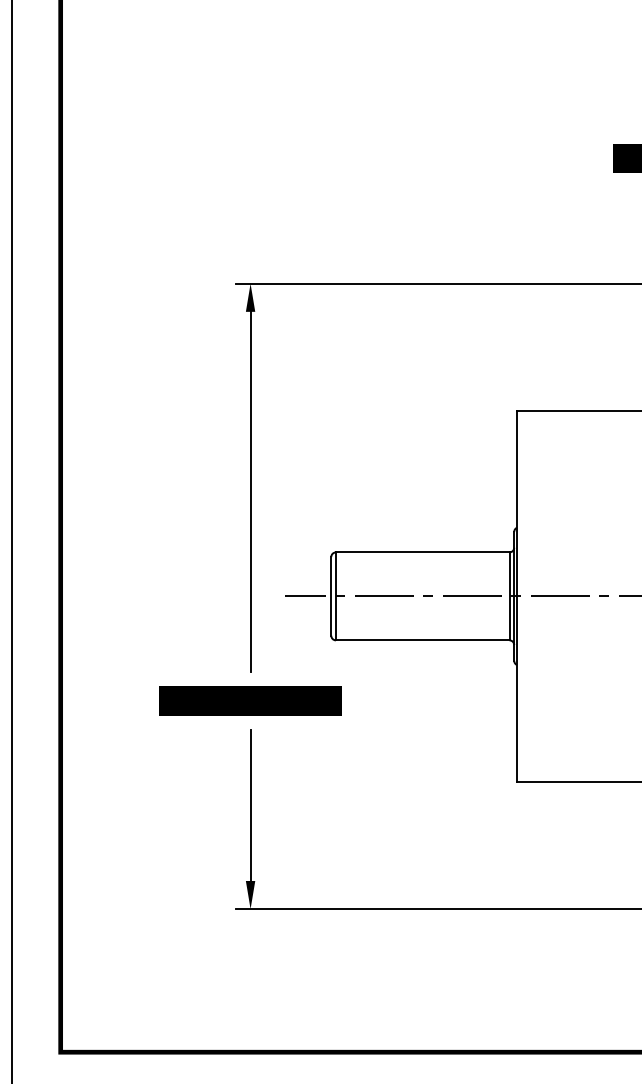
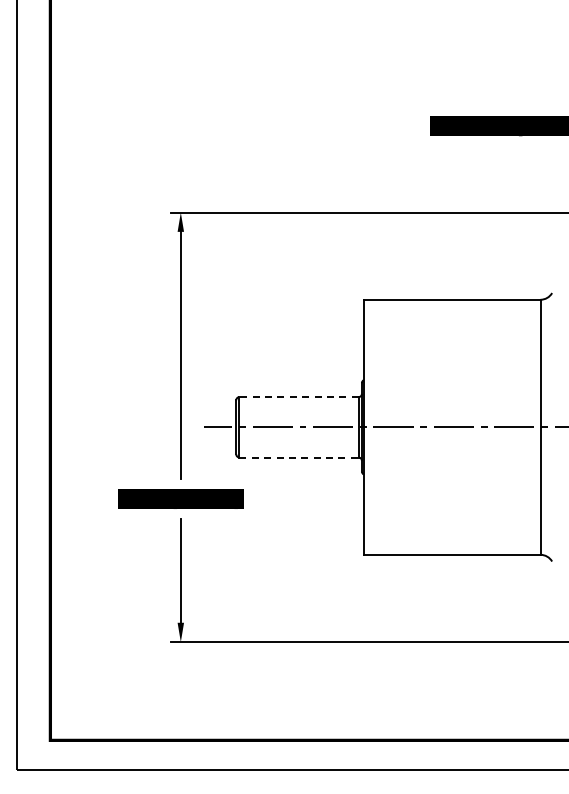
line: (423, 552) -> (299, 397), solid -> dashed
line: (423, 640) -> (299, 457), solid -> dashed

